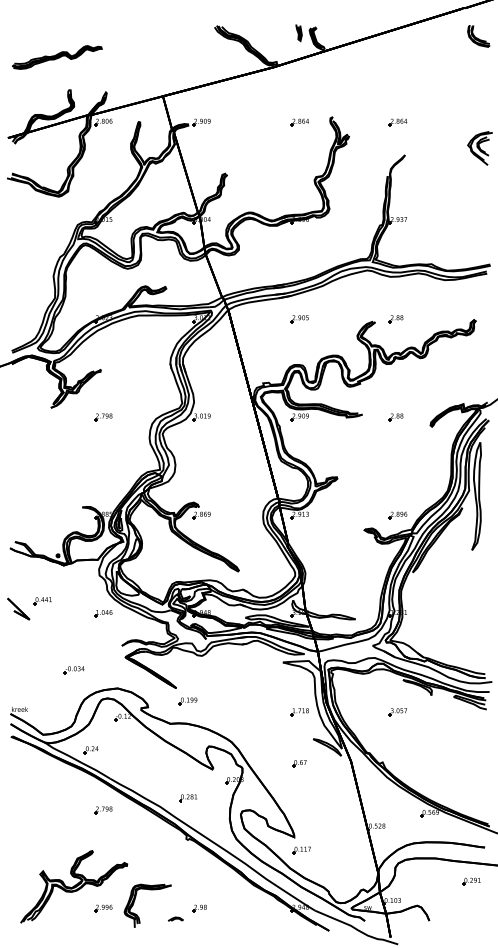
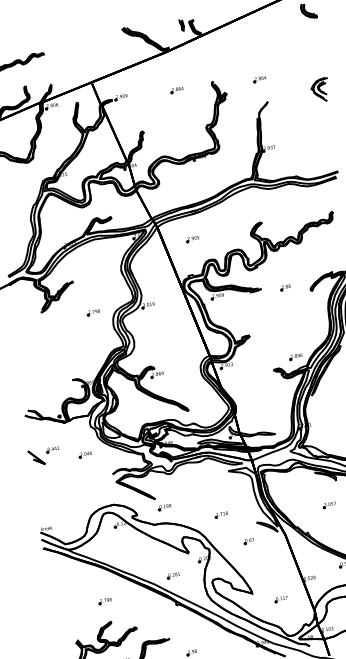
part: (299, 122) -> (176, 90), moved
part: (299, 319) -> (192, 239), moved
part: (395, 319) -> (276, 218), removed
part: (103, 417) -> (93, 312), moved
part: (103, 613) -> (85, 454), moved
part: (73, 670) -> (81, 496), removed
part: (299, 712) -> (221, 515), moved
part: (397, 712) -> (329, 505), moved
part: (90, 750) -> (100, 551), removed
part: (103, 810) -> (105, 601), moved
part: (301, 850) -> (281, 599), moved

